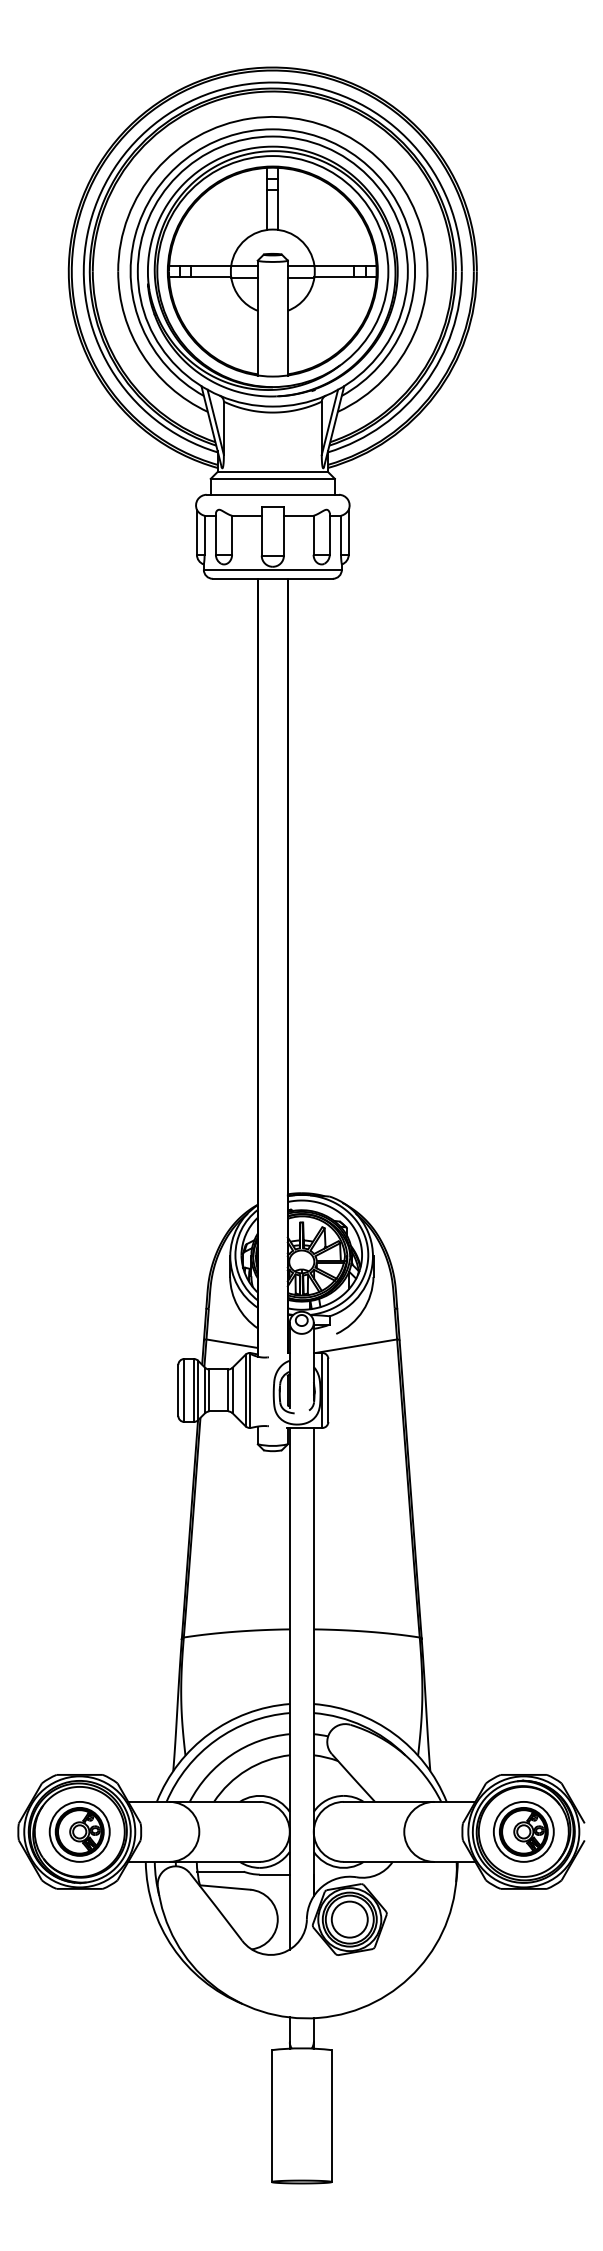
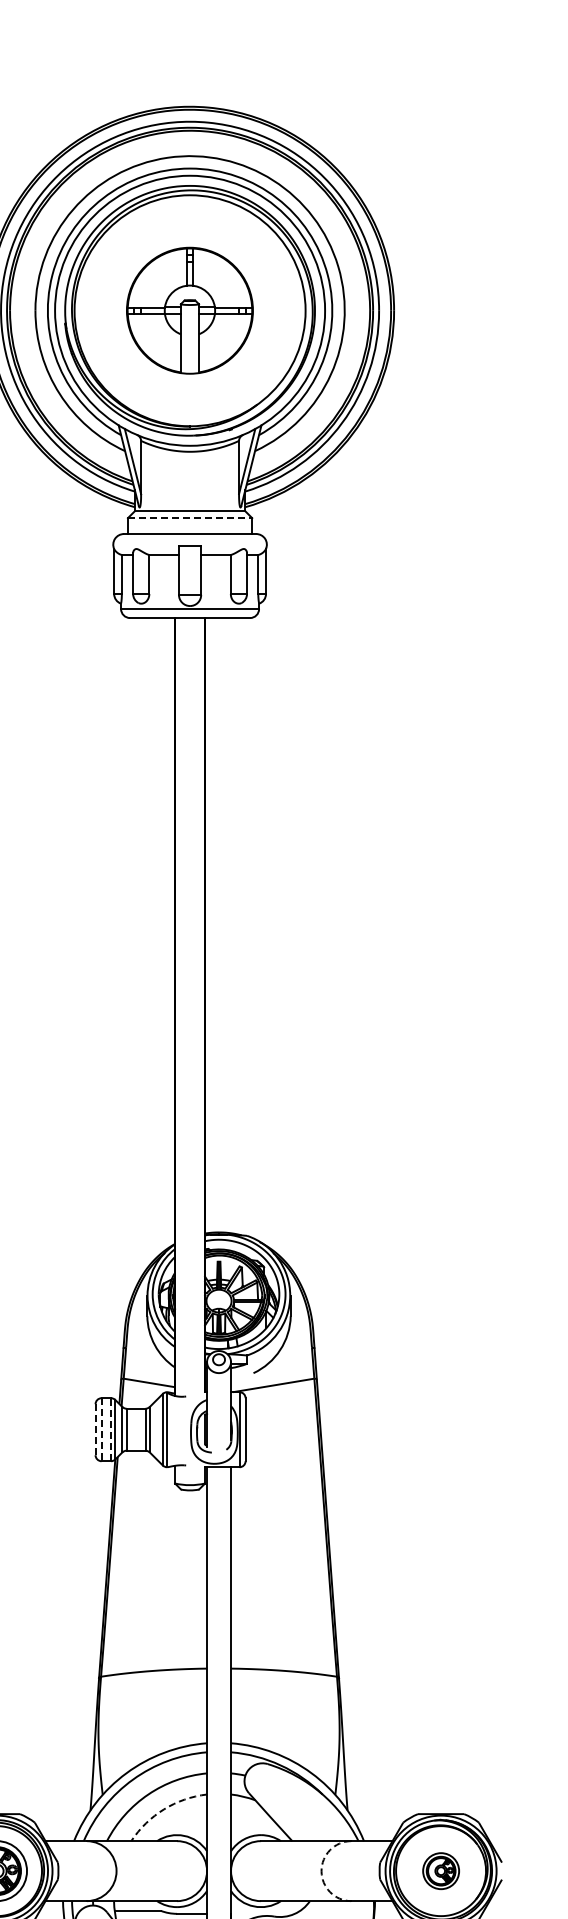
part: (272, 271) -> (189, 310), size x0.6
line: (273, 478) -> (190, 517), solid -> dashed
line: (178, 1390) -> (95, 1429), solid -> dashed
line: (184, 1390) -> (101, 1429), solid -> dashed
line: (193, 1390) -> (110, 1429), solid -> dashed
arc: (246, 1770) -> (163, 1809), solid -> dashed
arc: (404, 1831) -> (321, 1870), solid -> dashed
part: (523, 1831) -> (440, 1870), size x0.6

